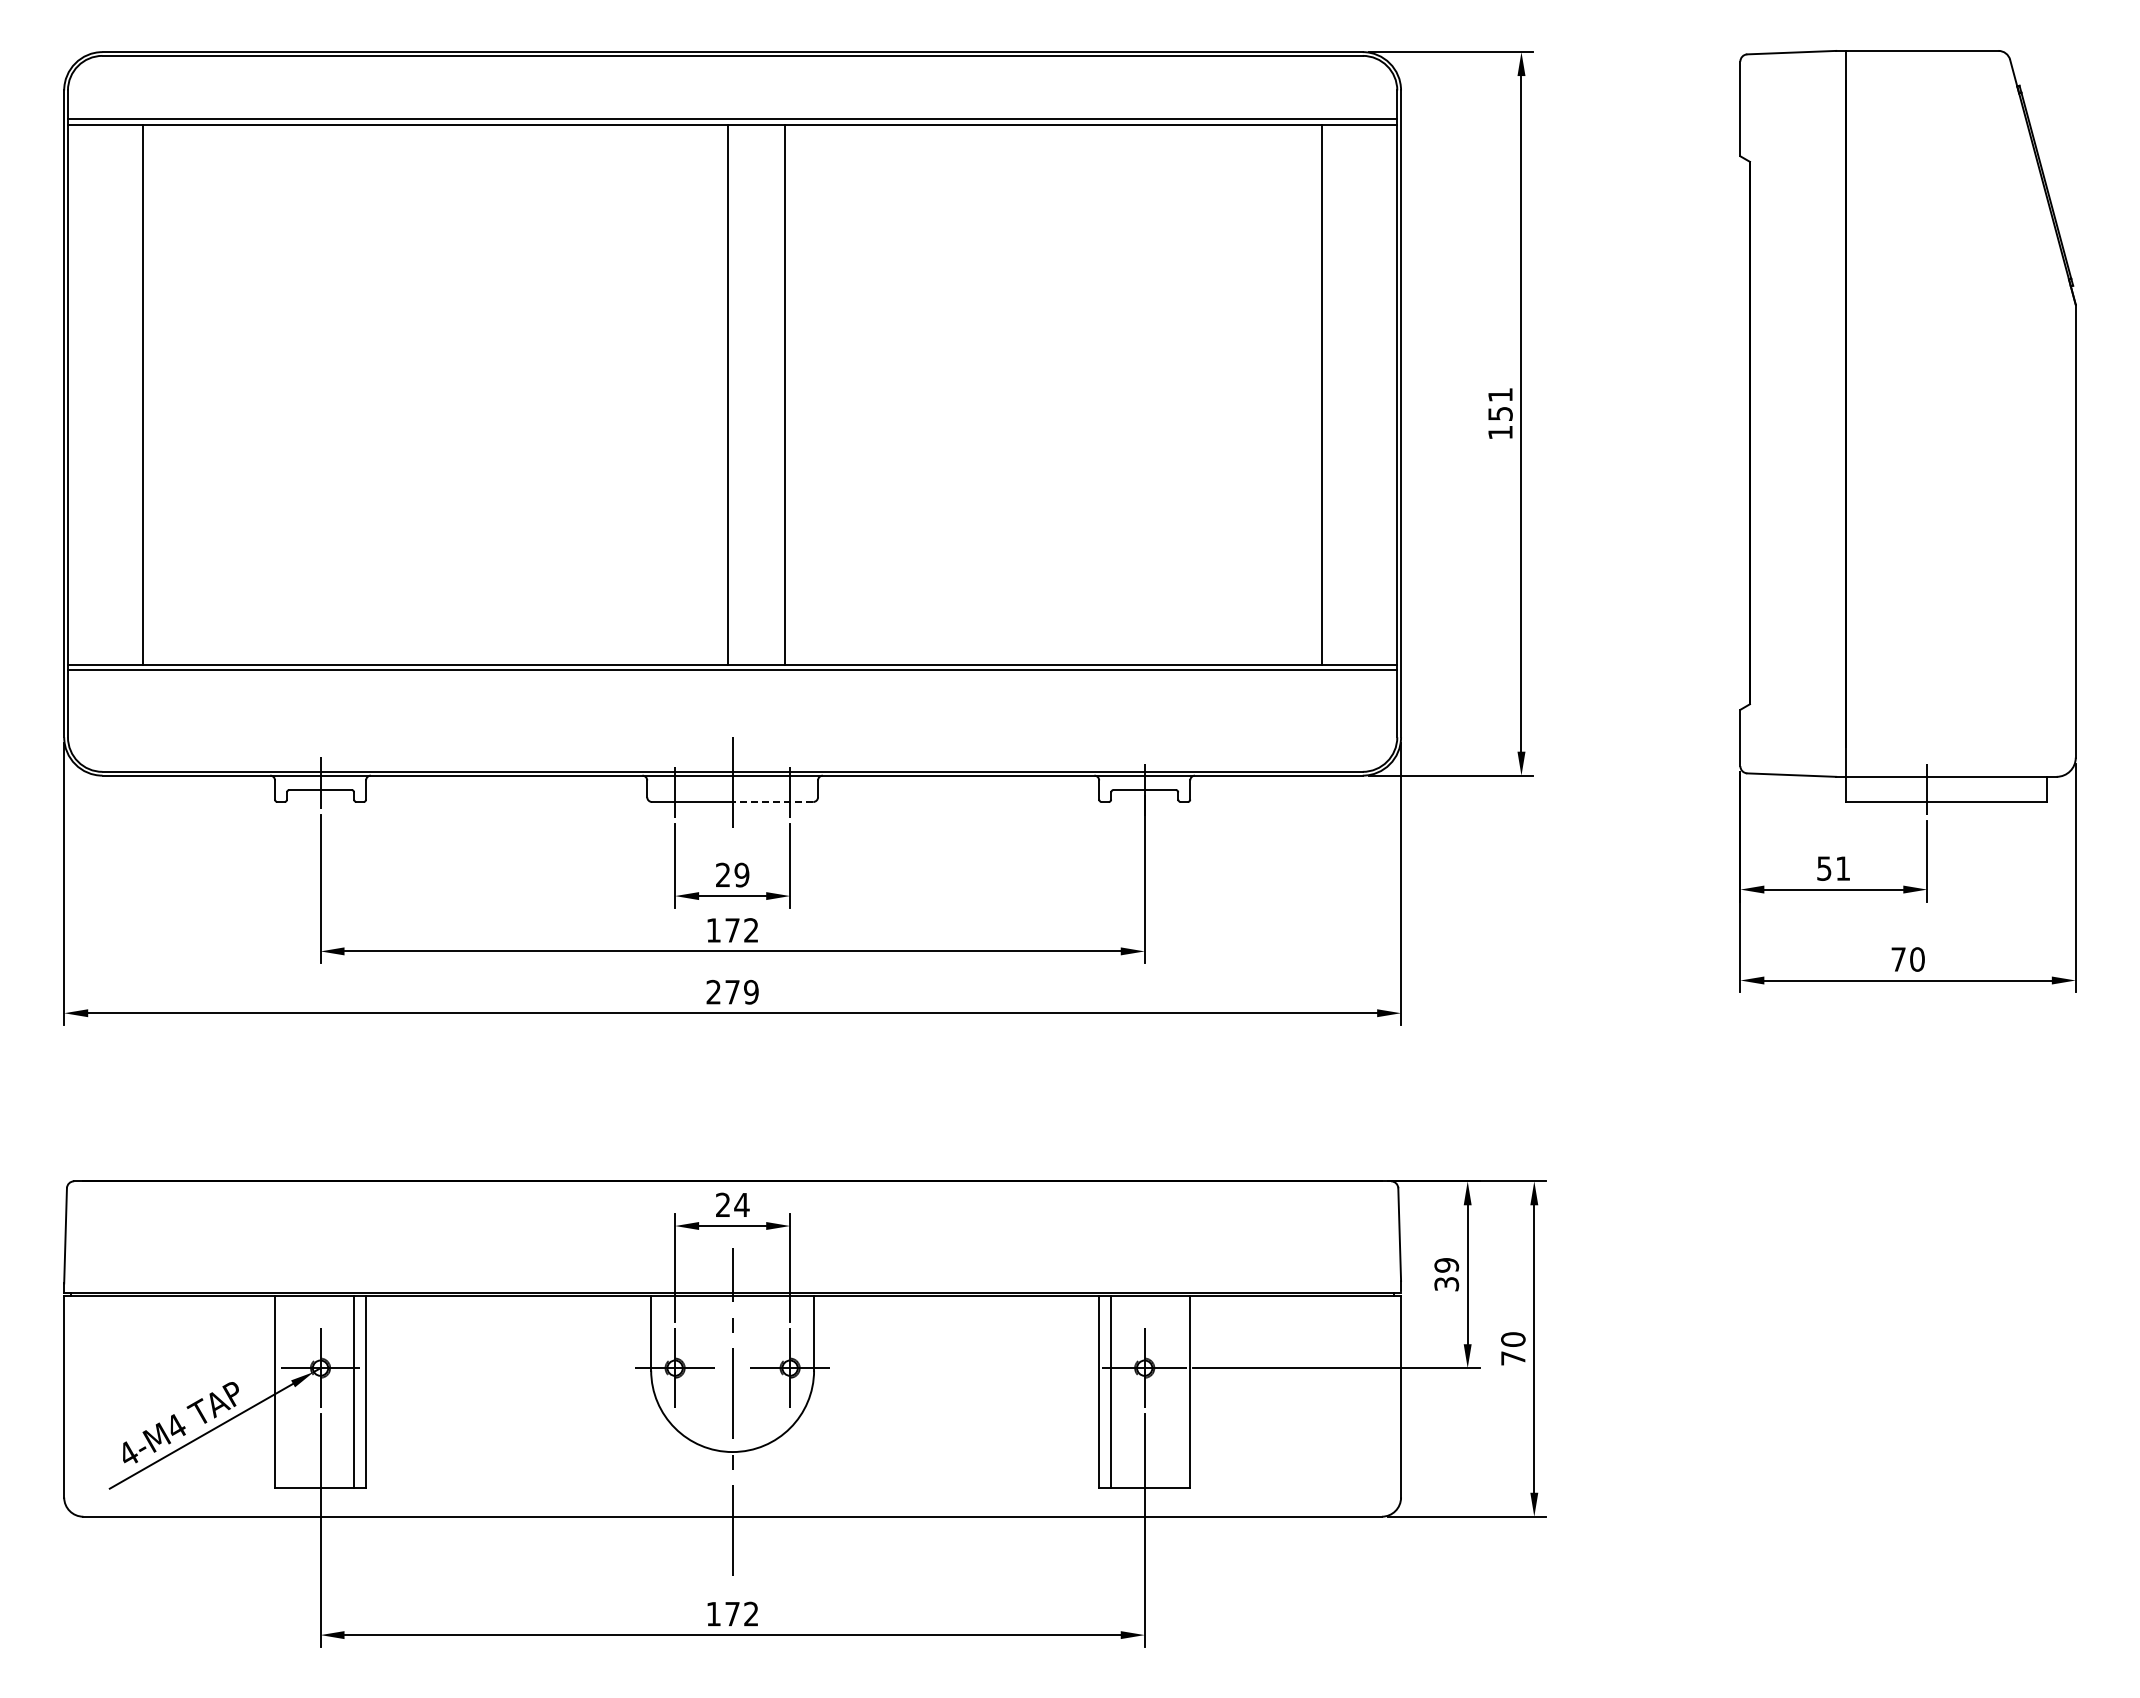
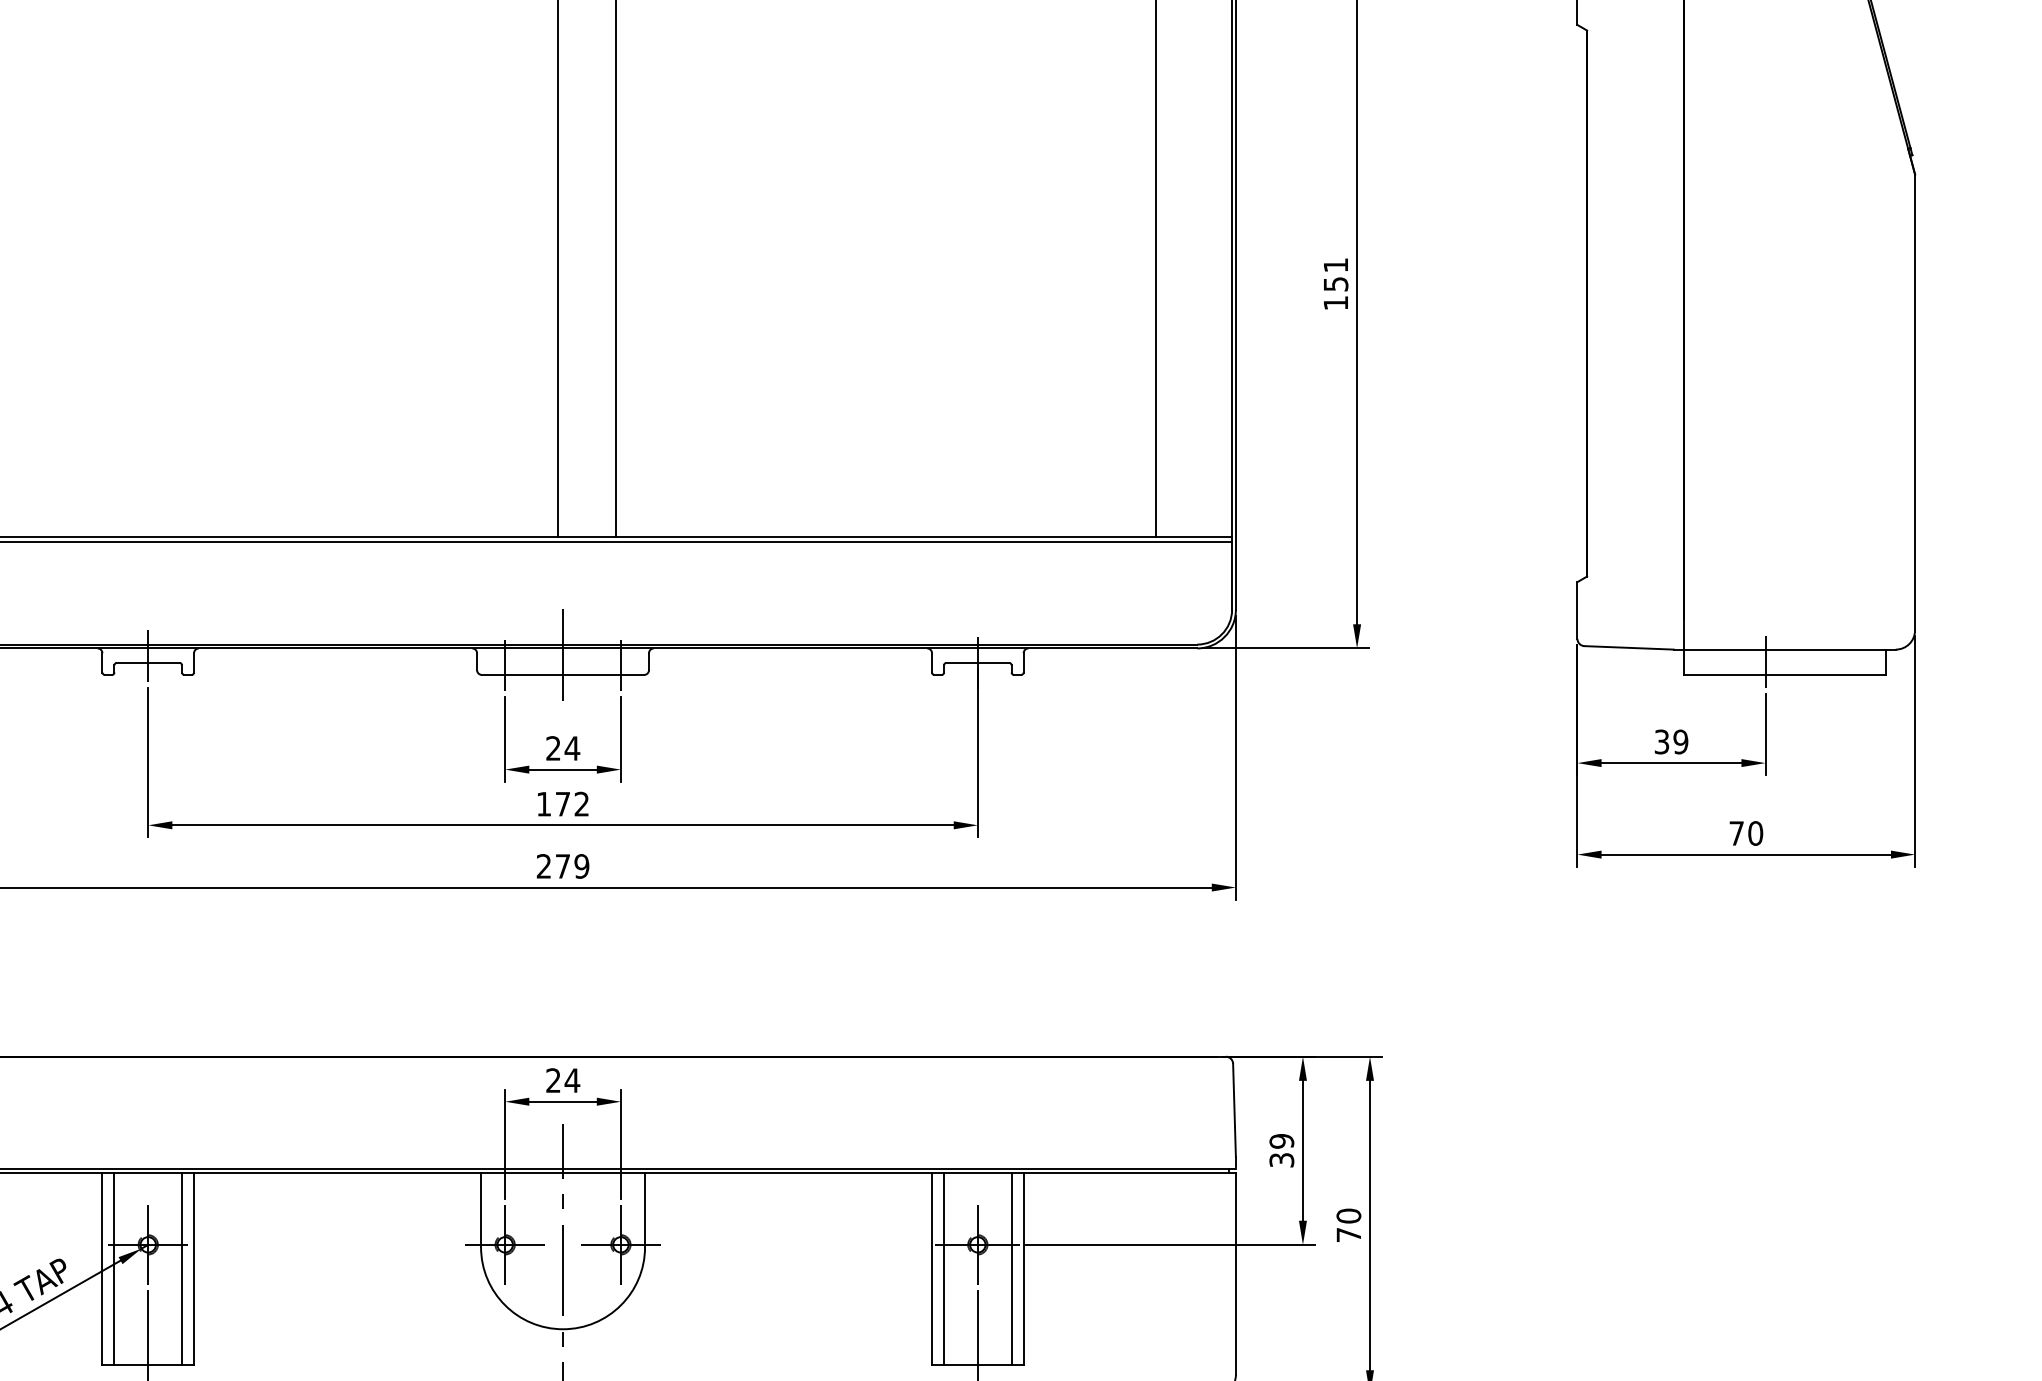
line: (772, 802) -> (603, 675), dashed -> solid
text: (1834, 868) -> (1672, 741), 51 -> 39
text: (741, 874) -> (571, 747), 29 -> 24
line: (287, 1391) -> (114, 1268), added
line: (1178, 1391) -> (1011, 1268), added

